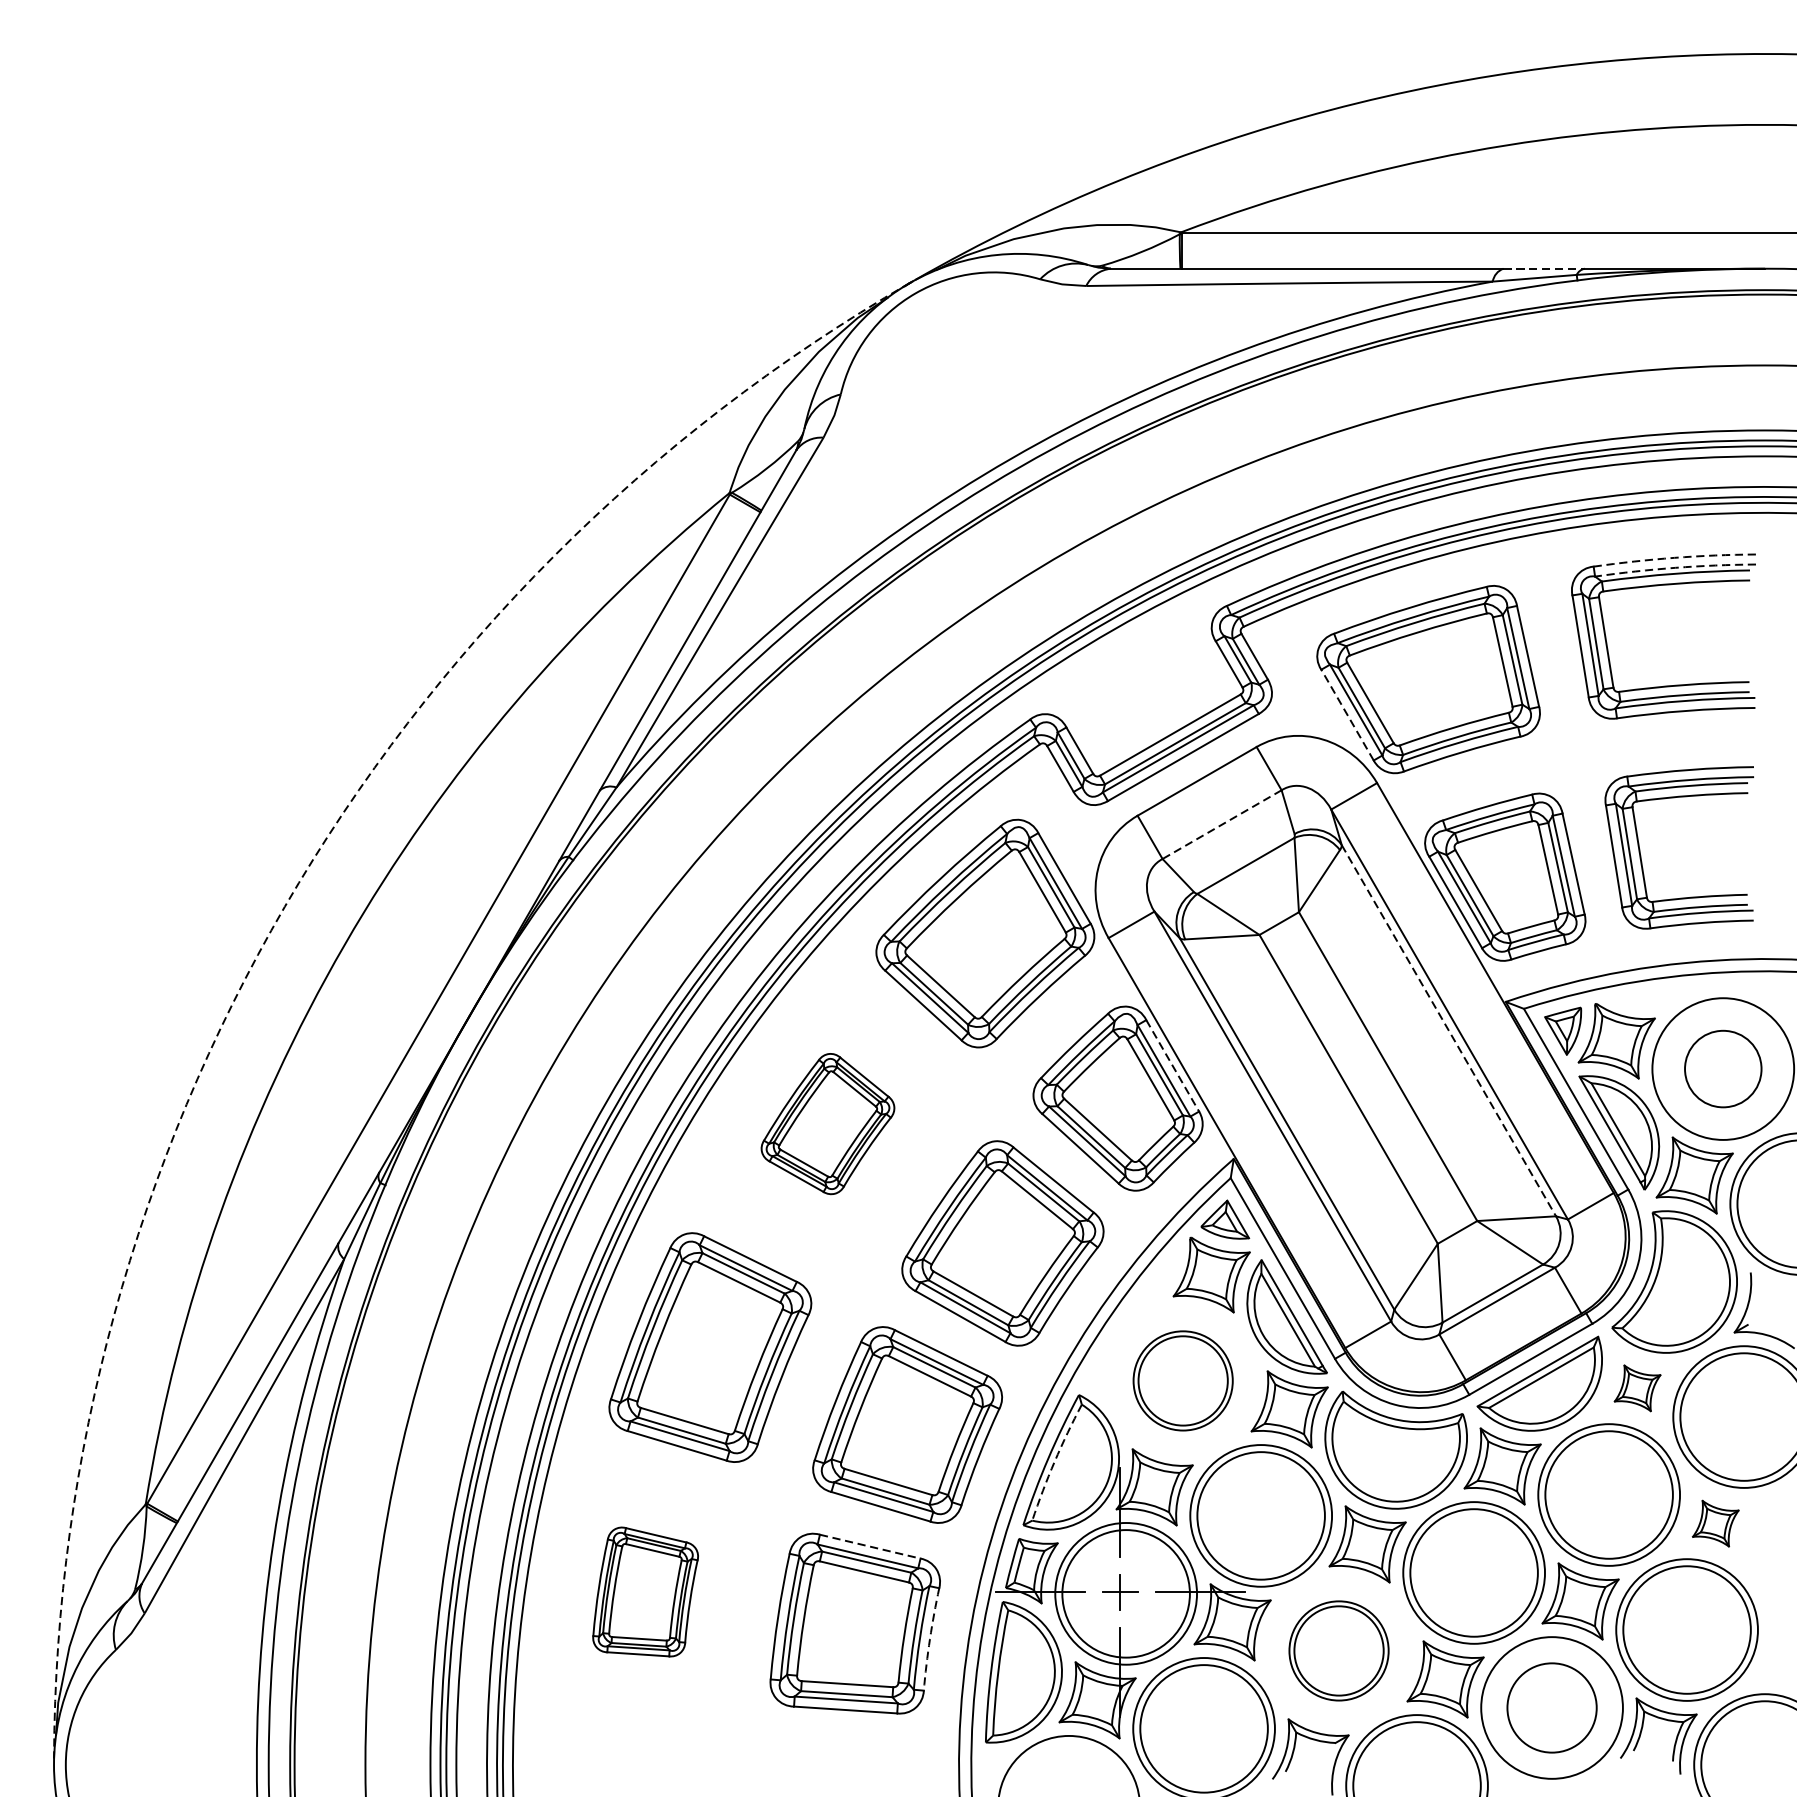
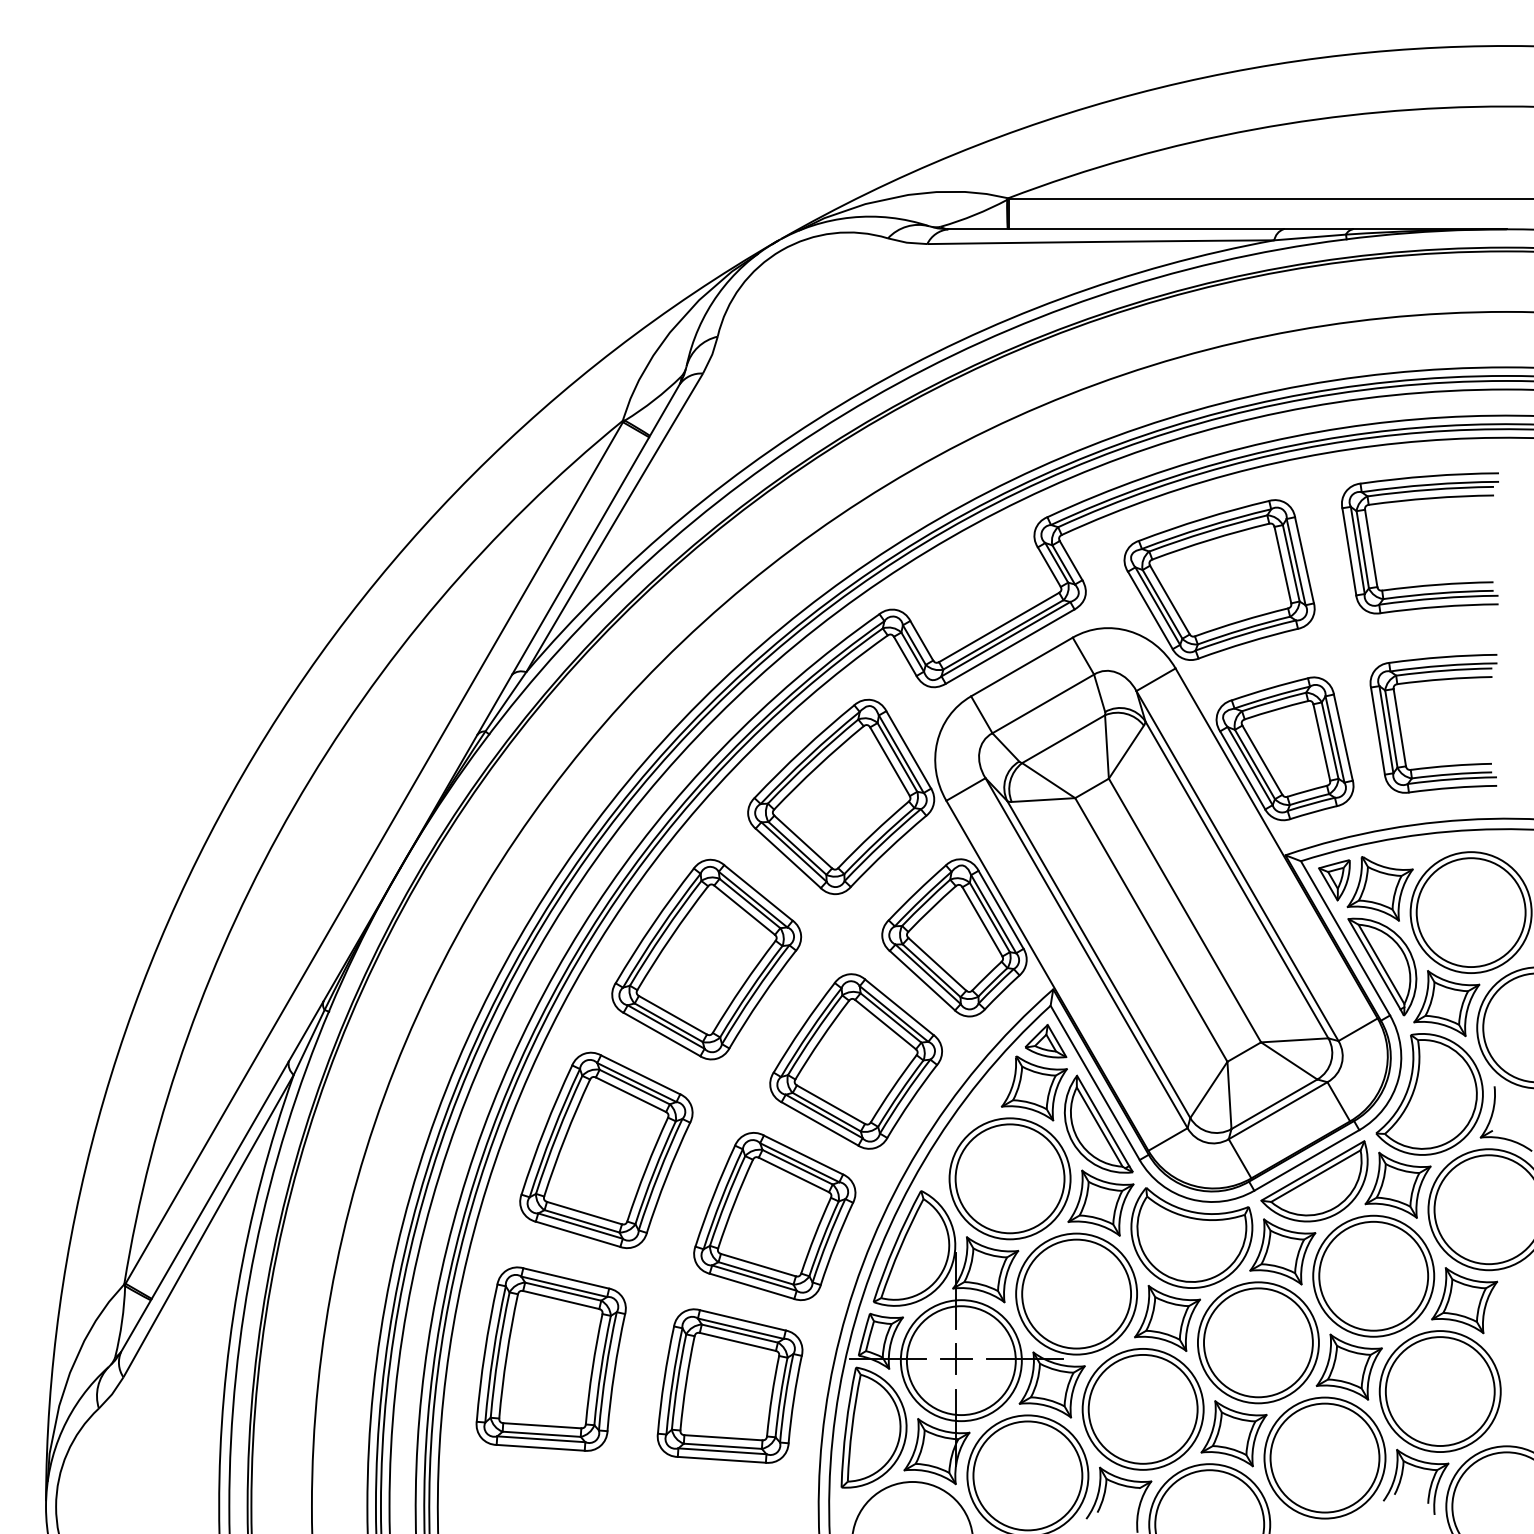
line: (1544, 268) -> (1318, 229), dashed -> solid
arc: (1674, 558) -> (1429, 476), dashed -> solid
arc: (1675, 567) -> (1430, 484), dashed -> solid
line: (1347, 715) -> (1150, 610), dashed -> solid
line: (1222, 824) -> (1043, 703), dashed -> solid
arc: (285, 907) -> (243, 774), dashed -> solid
line: (1448, 1030) -> (1236, 879), dashed -> solid
line: (1173, 1066) -> (1001, 910), dashed -> solid
circle: (1722, 1068) -> (1470, 912), size x1.67
part: (827, 1123) -> (706, 959), size x1.67
part: (1182, 1380) -> (1009, 1178), size x1.43
part: (1637, 1387) -> (1397, 1184), size x1.67
arc: (1054, 1461) -> (900, 1247), dashed -> solid
part: (1715, 1523) -> (1464, 1300), size x1.67
line: (870, 1546) -> (743, 1320), dashed -> solid
part: (644, 1591) -> (550, 1358), size x1.67
arc: (929, 1639) -> (793, 1399), dashed -> solid
part: (1338, 1651) -> (1142, 1409), size x1.43
circle: (1551, 1707) -> (1324, 1457), size x1.43

